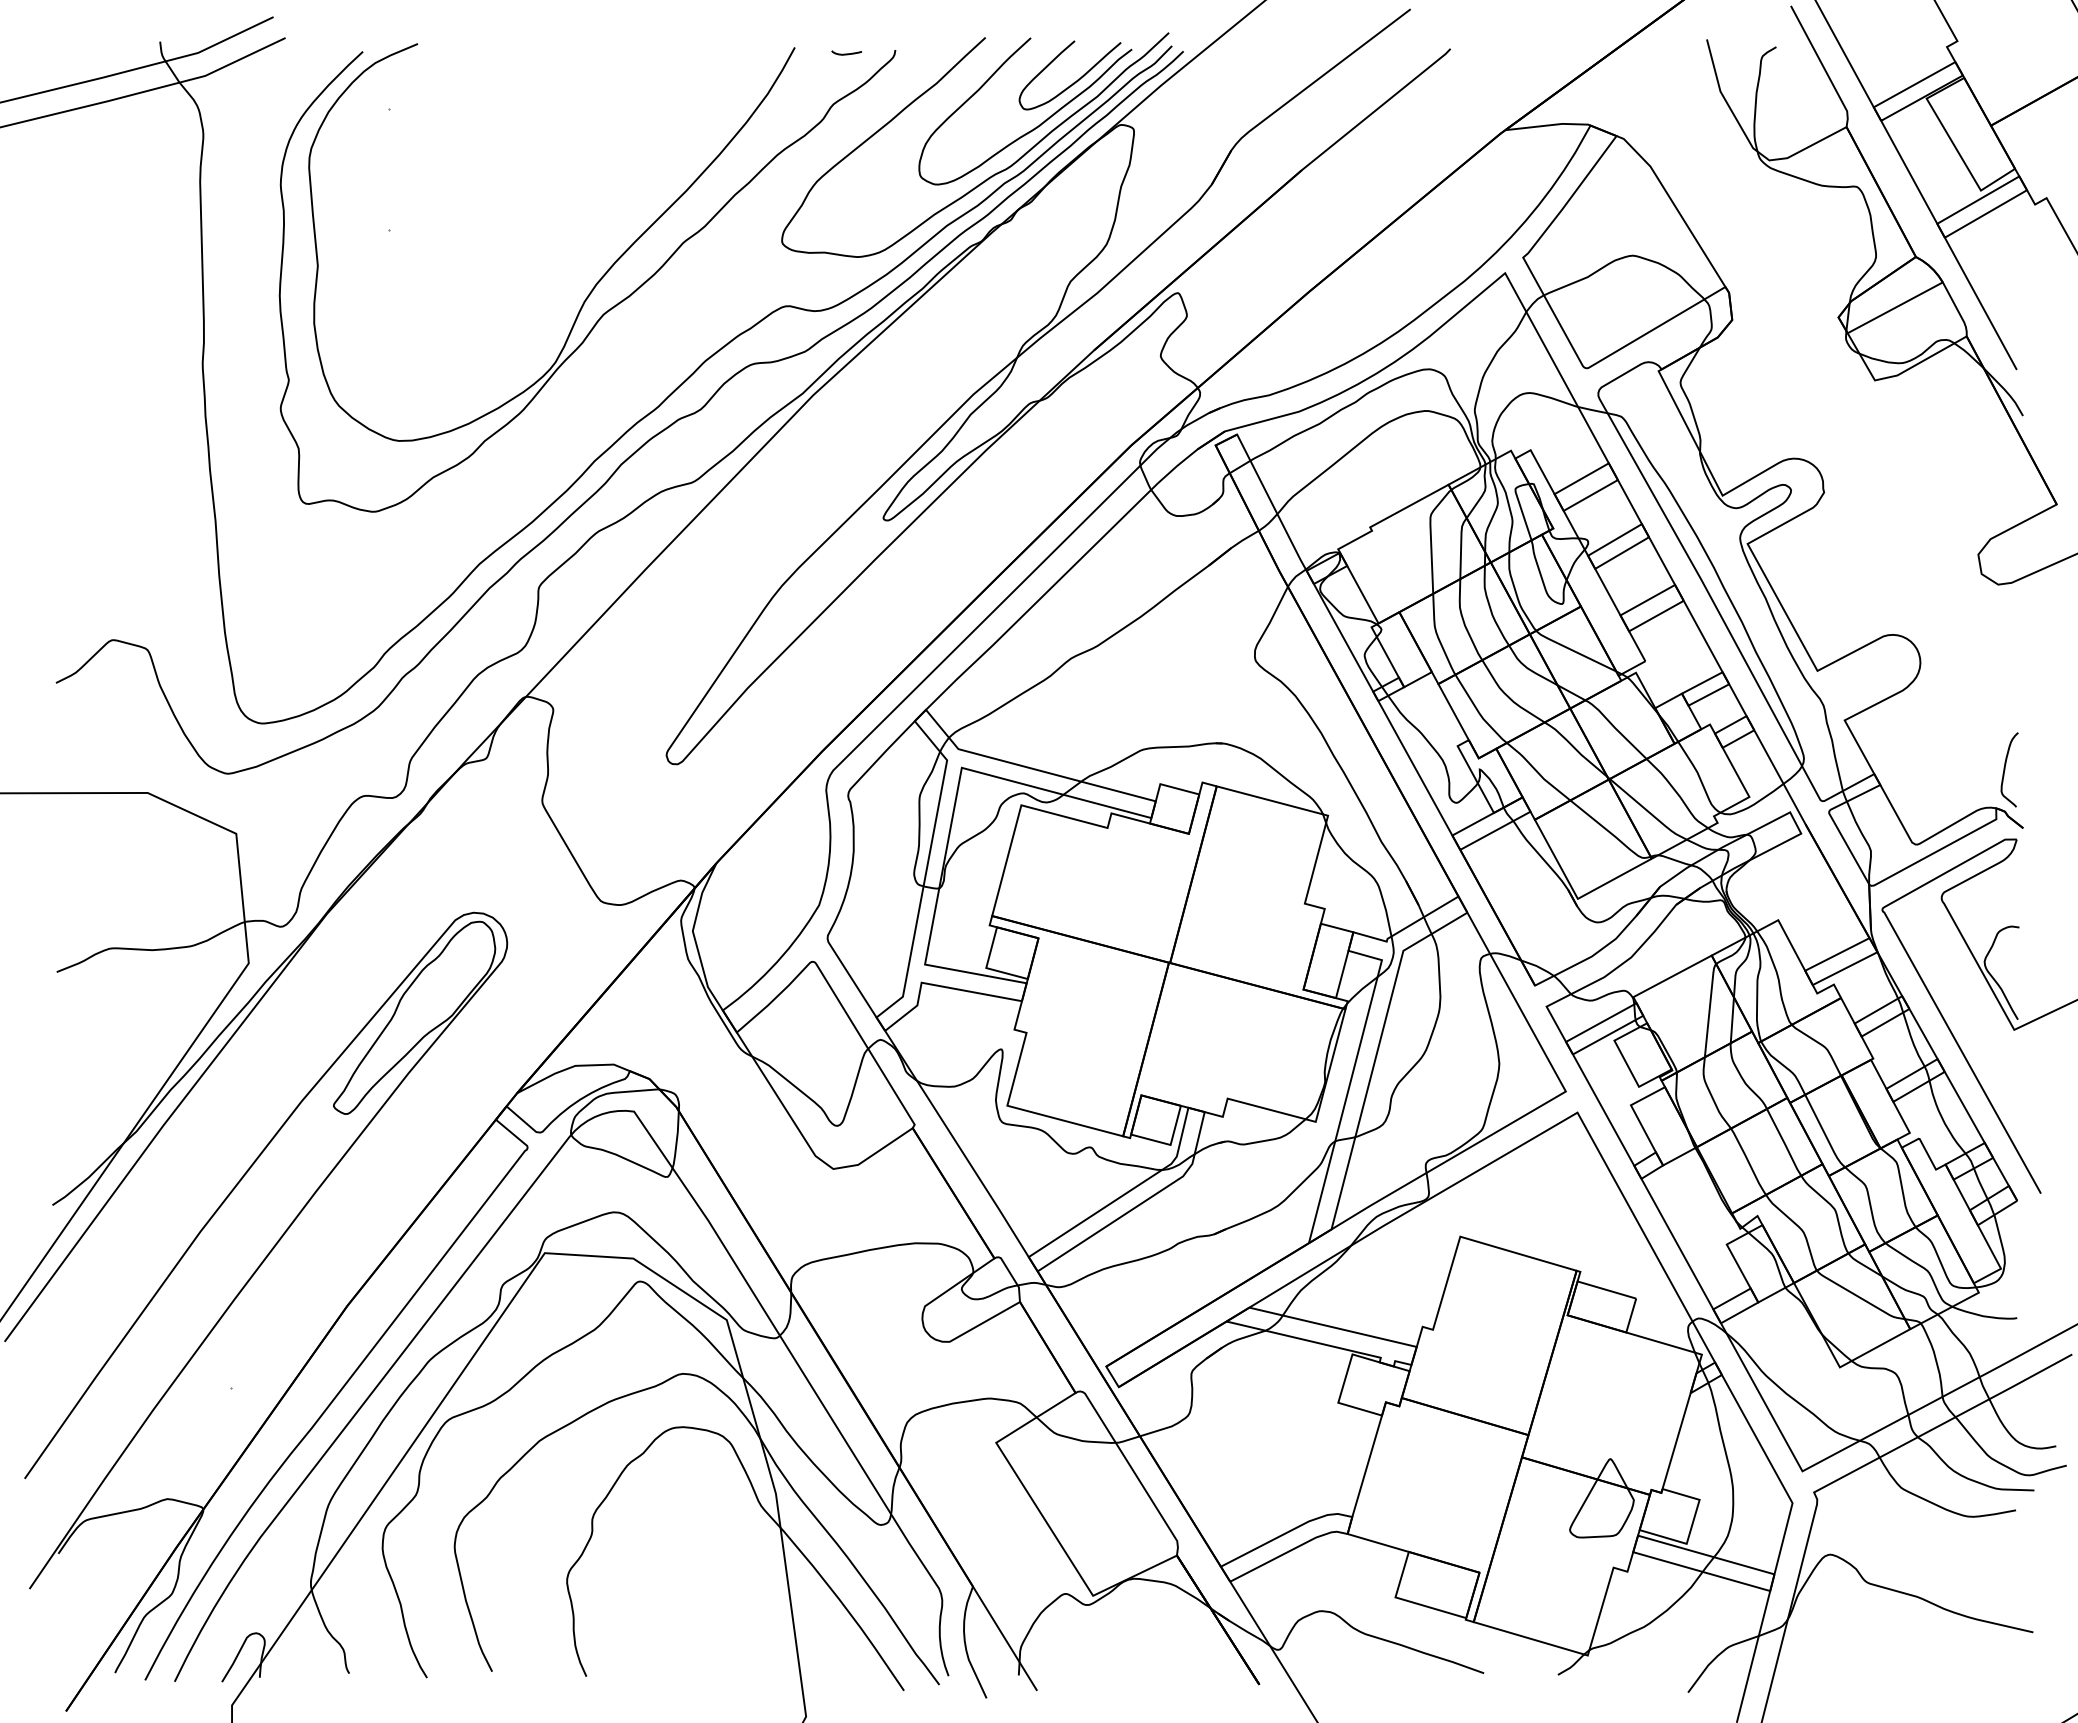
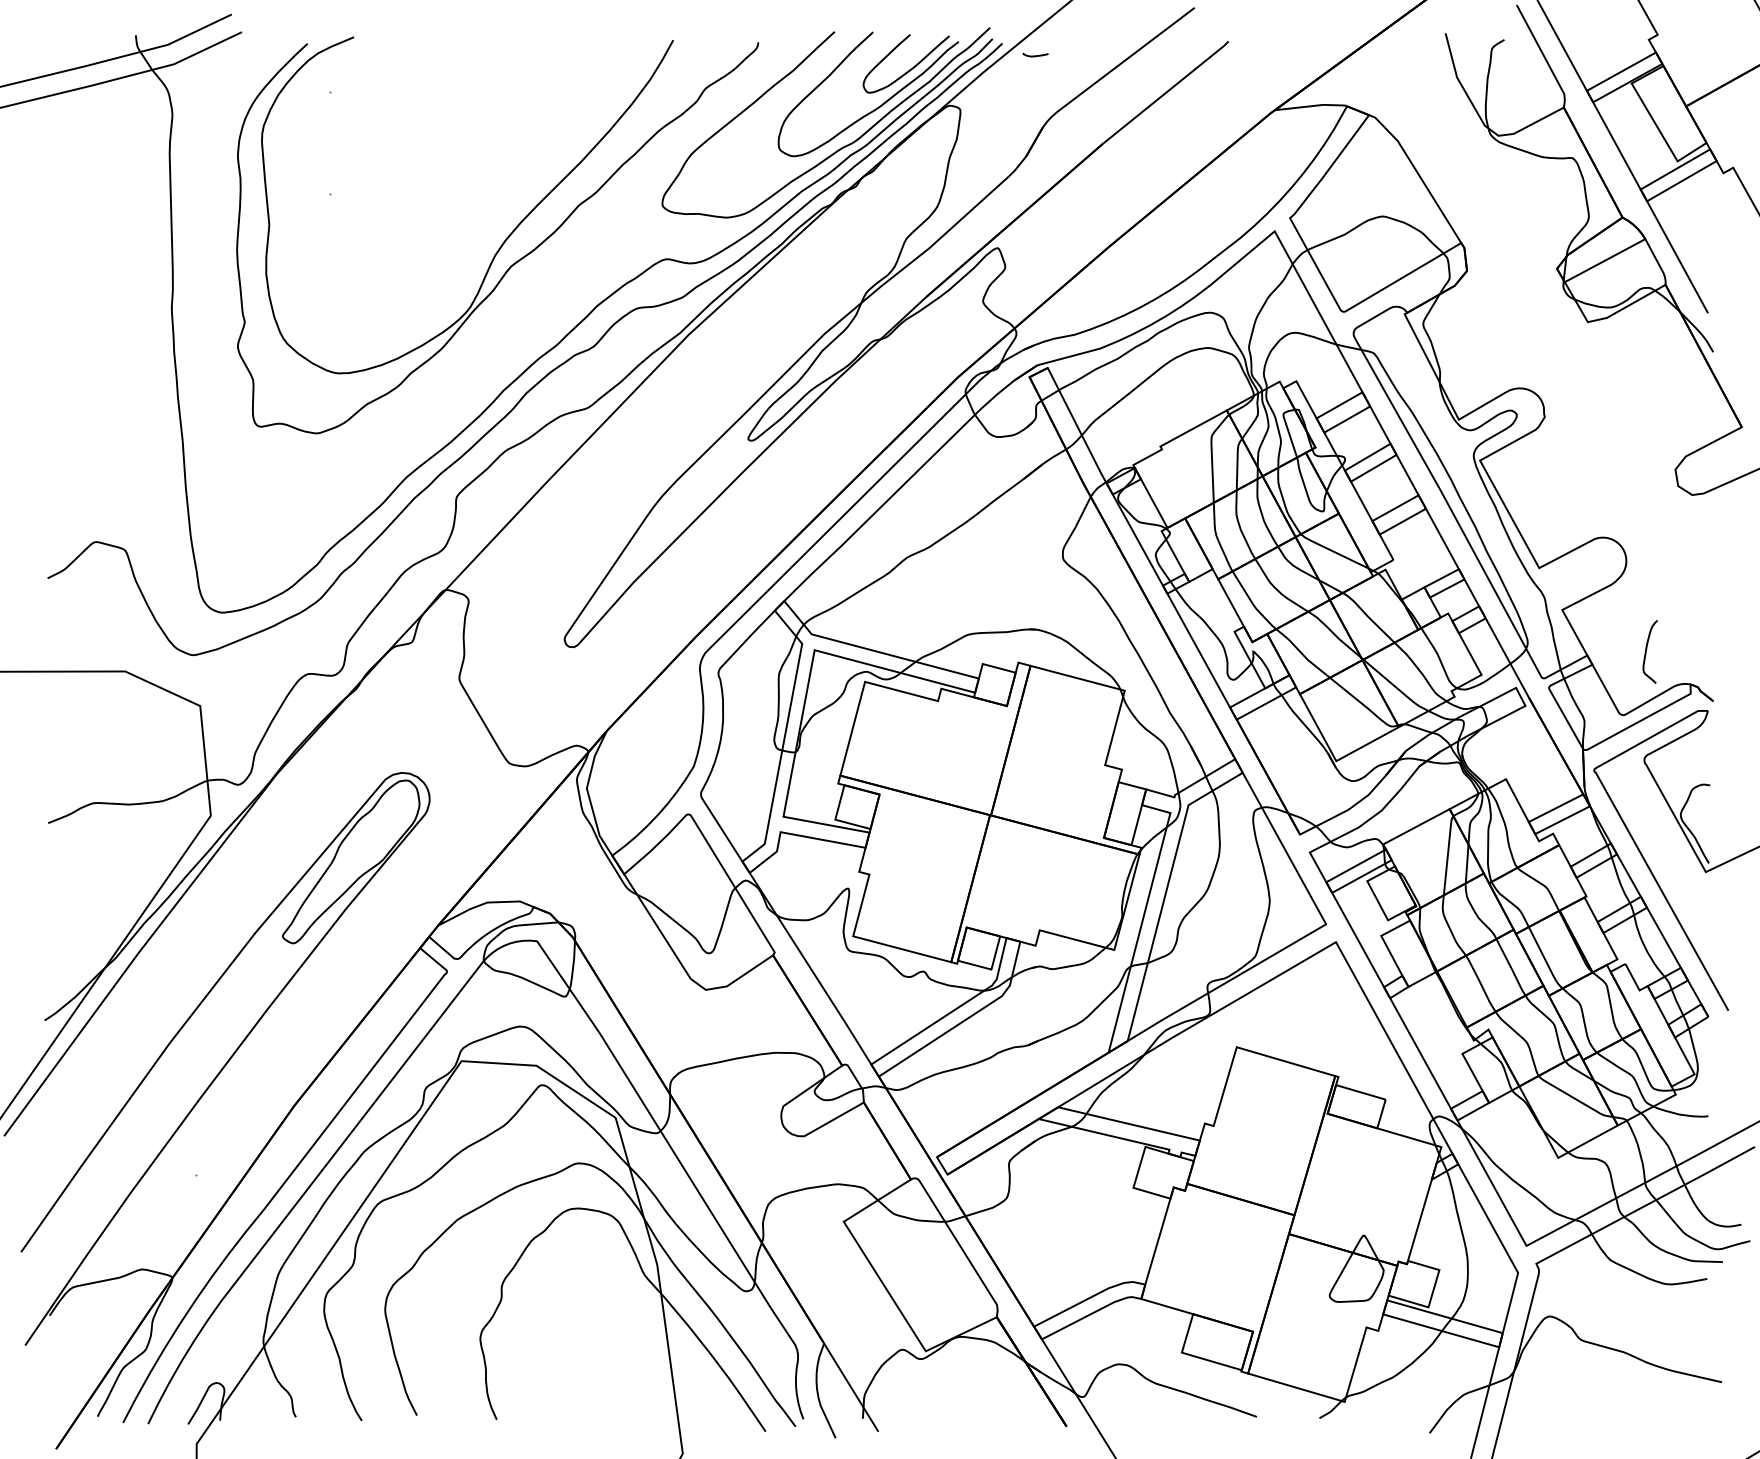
curve: (846, 53) -> (1035, 55), moved
curve: (2005, 769) -> (1646, 651), moved

